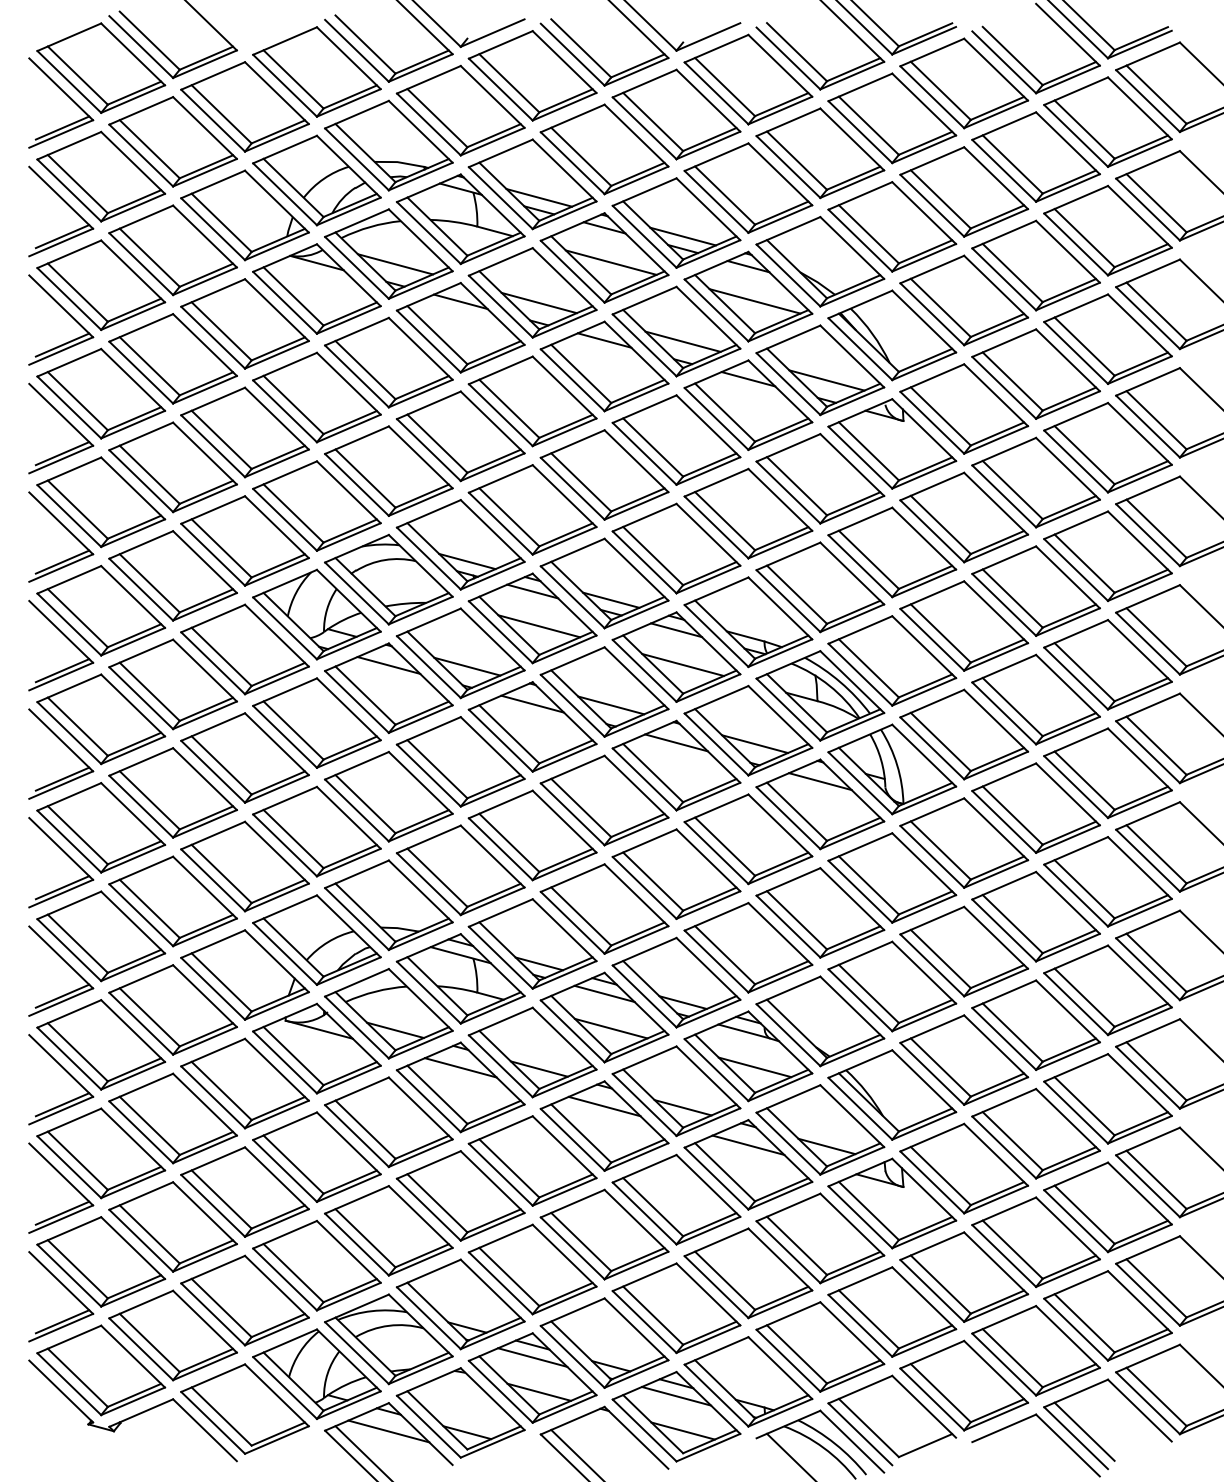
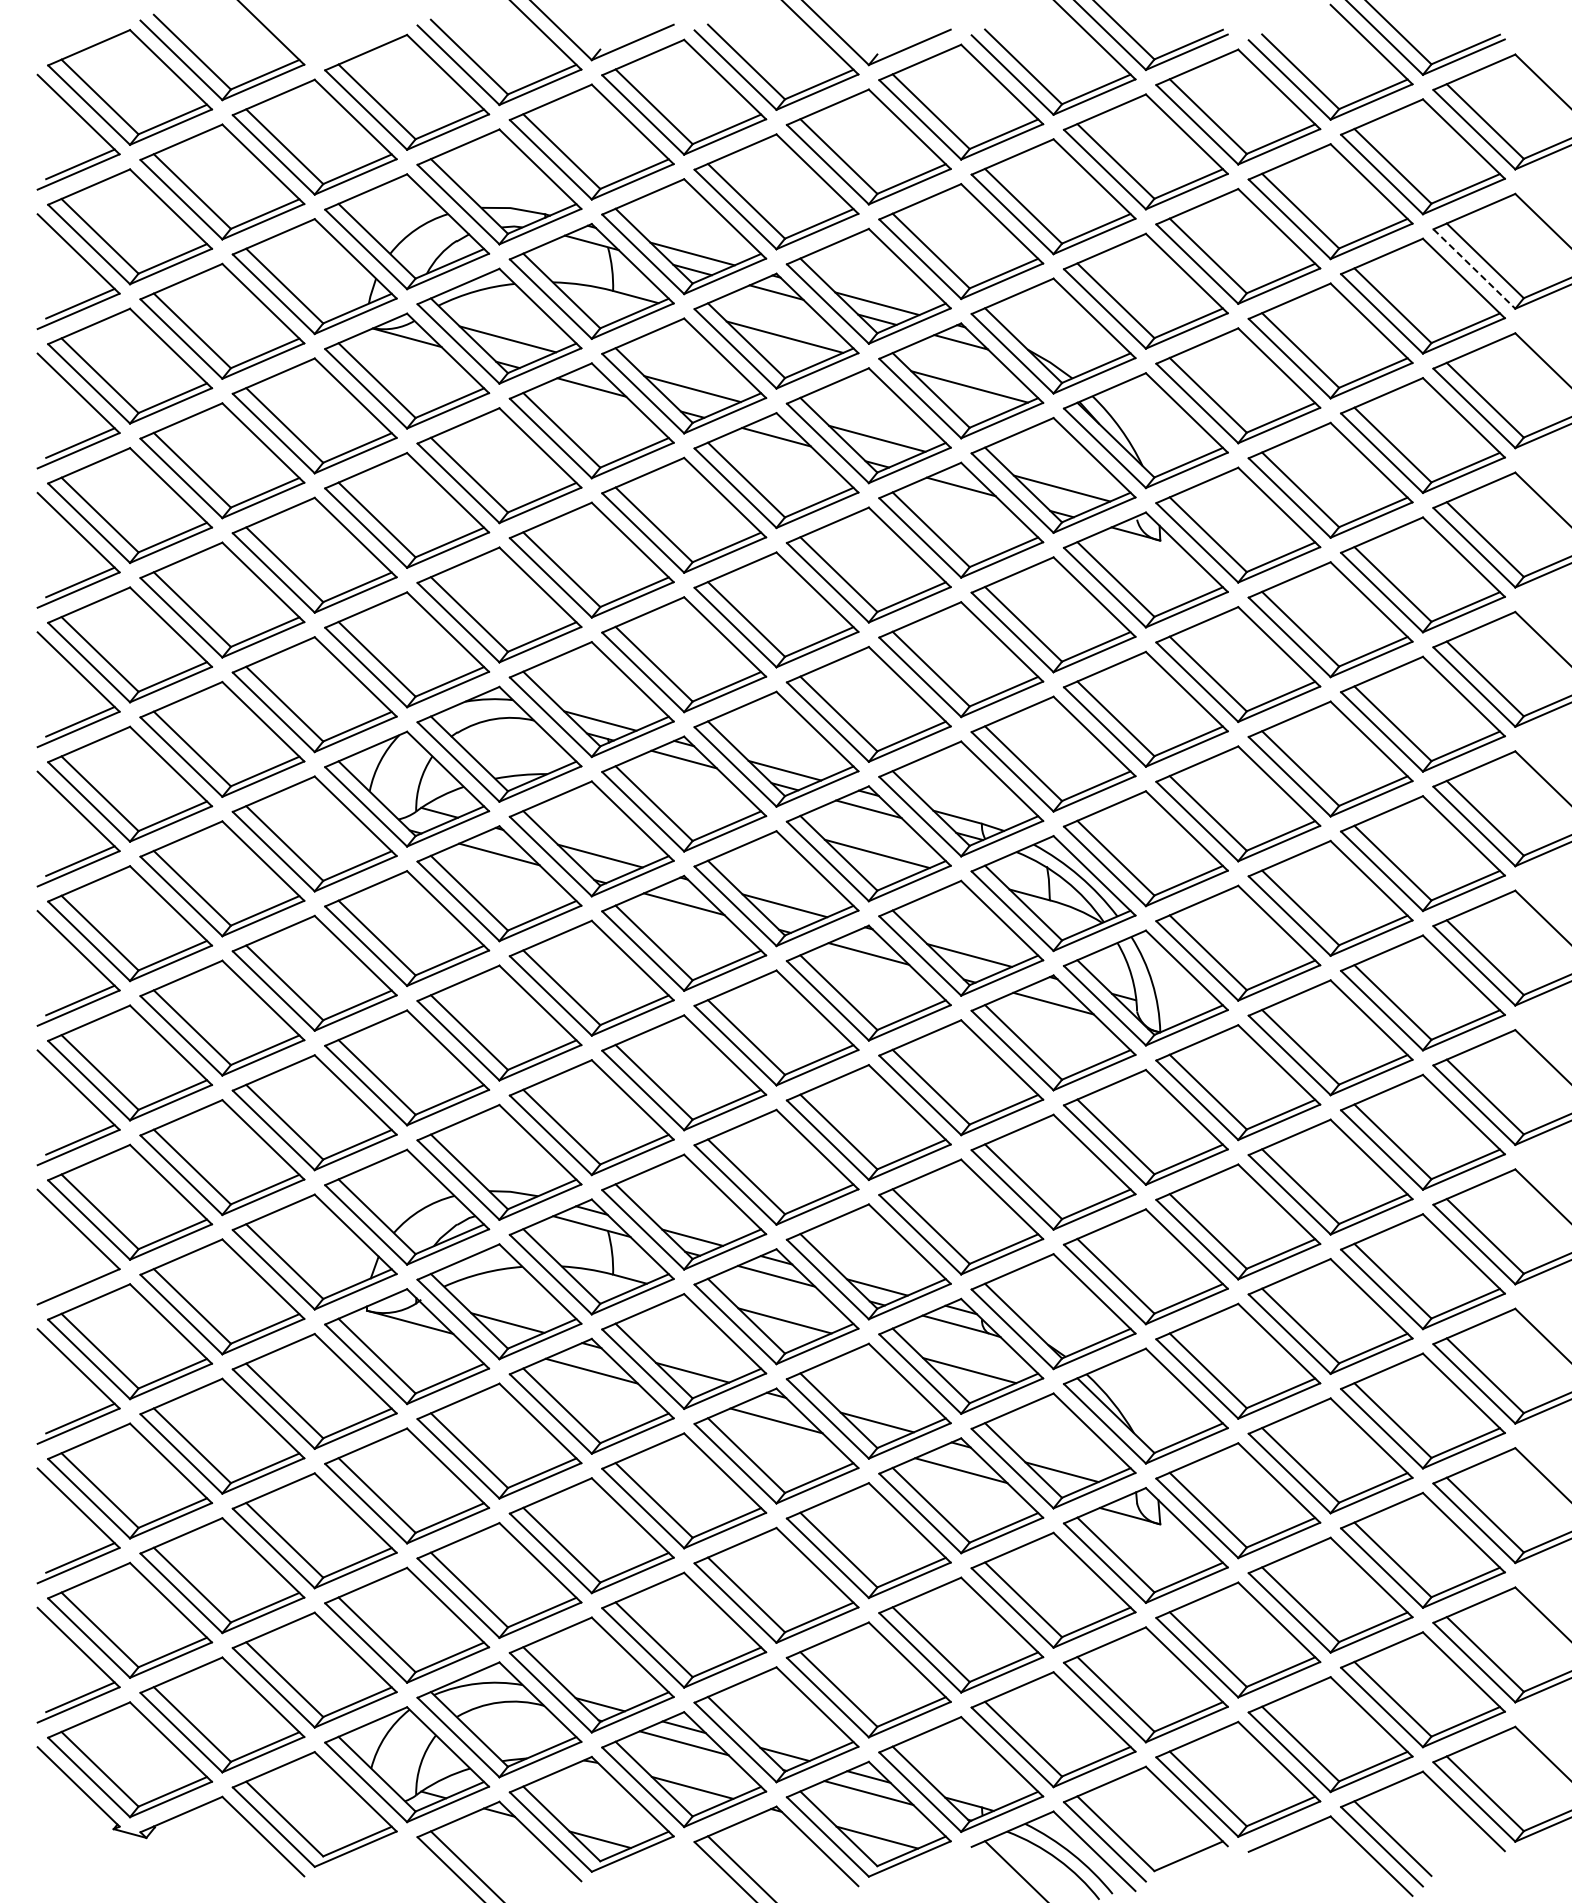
line: (1148, 209) -> (1474, 269), solid -> dashed
line: (539, 626) -> (692, 804), removed
line: (62, 996) -> (80, 1279), removed
line: (388, 1431) -> (499, 1838), removed

